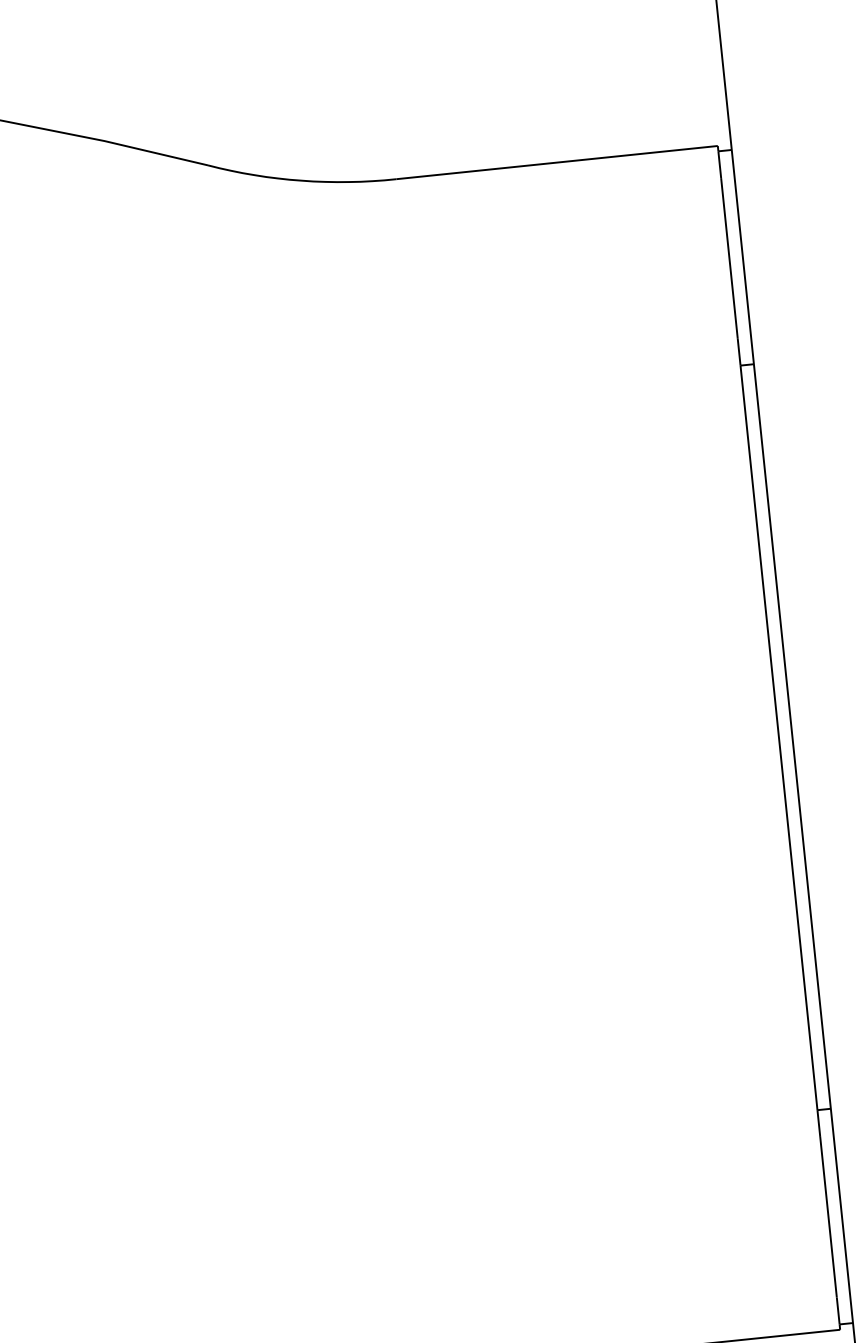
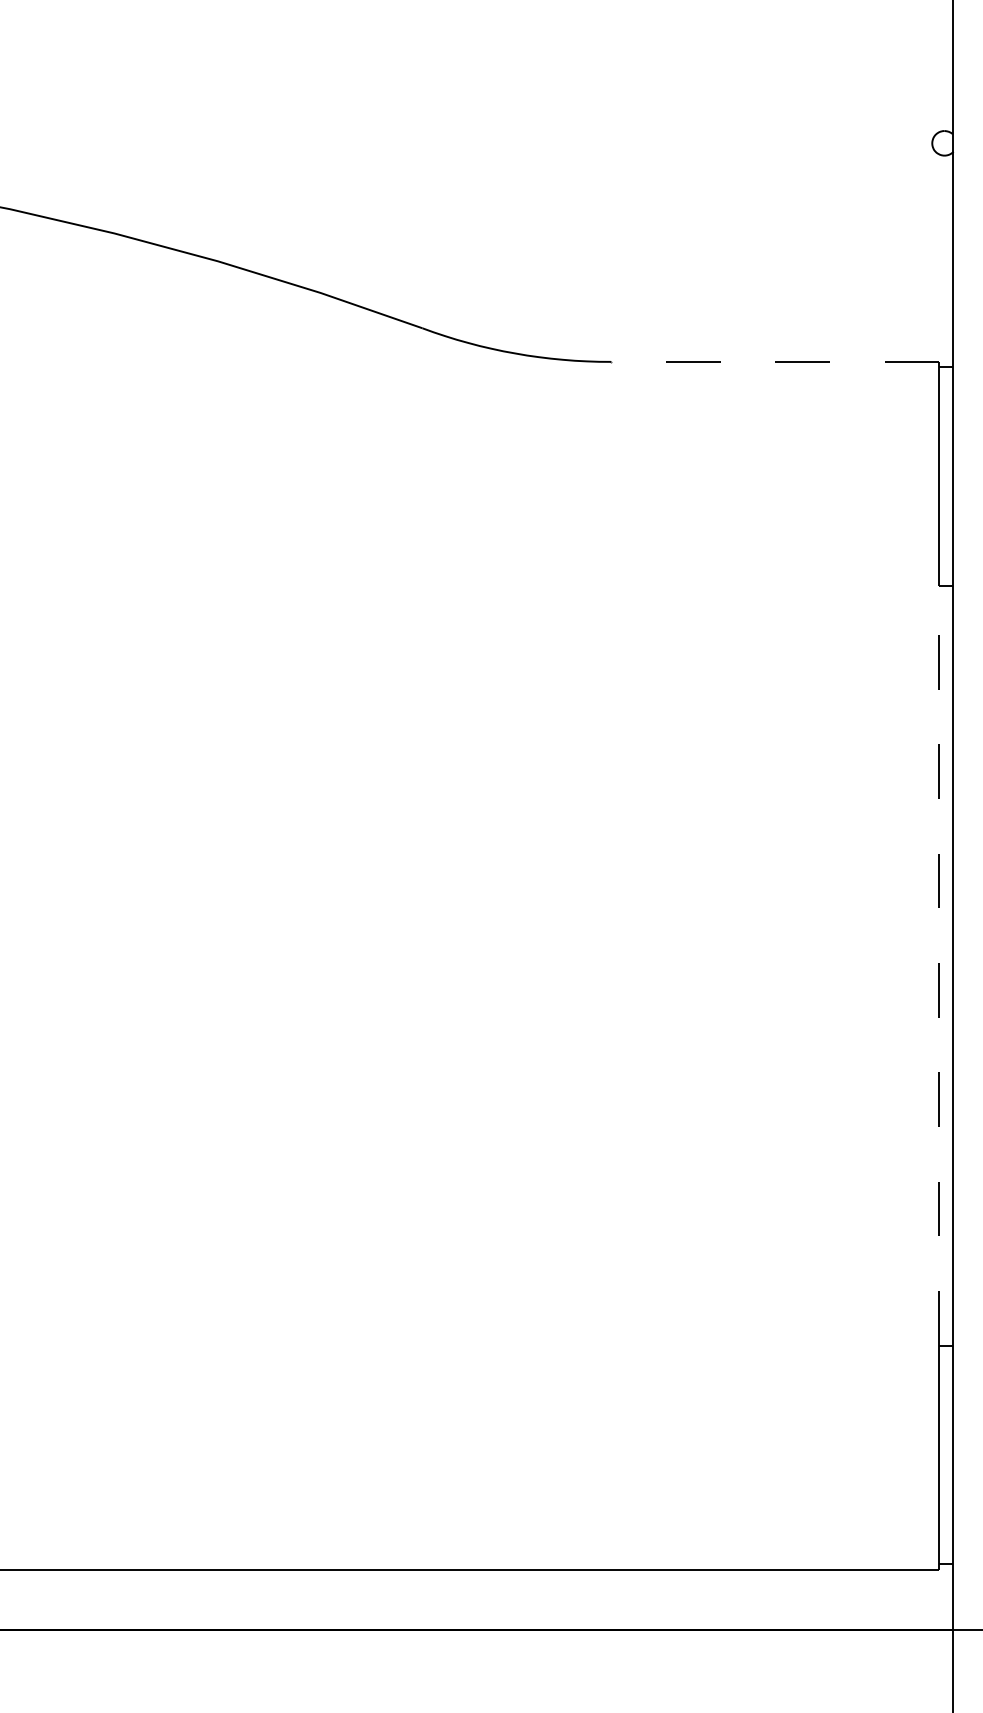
line: (557, 162) -> (775, 361), solid -> dashed
line: (779, 737) -> (939, 965), solid -> dashed

